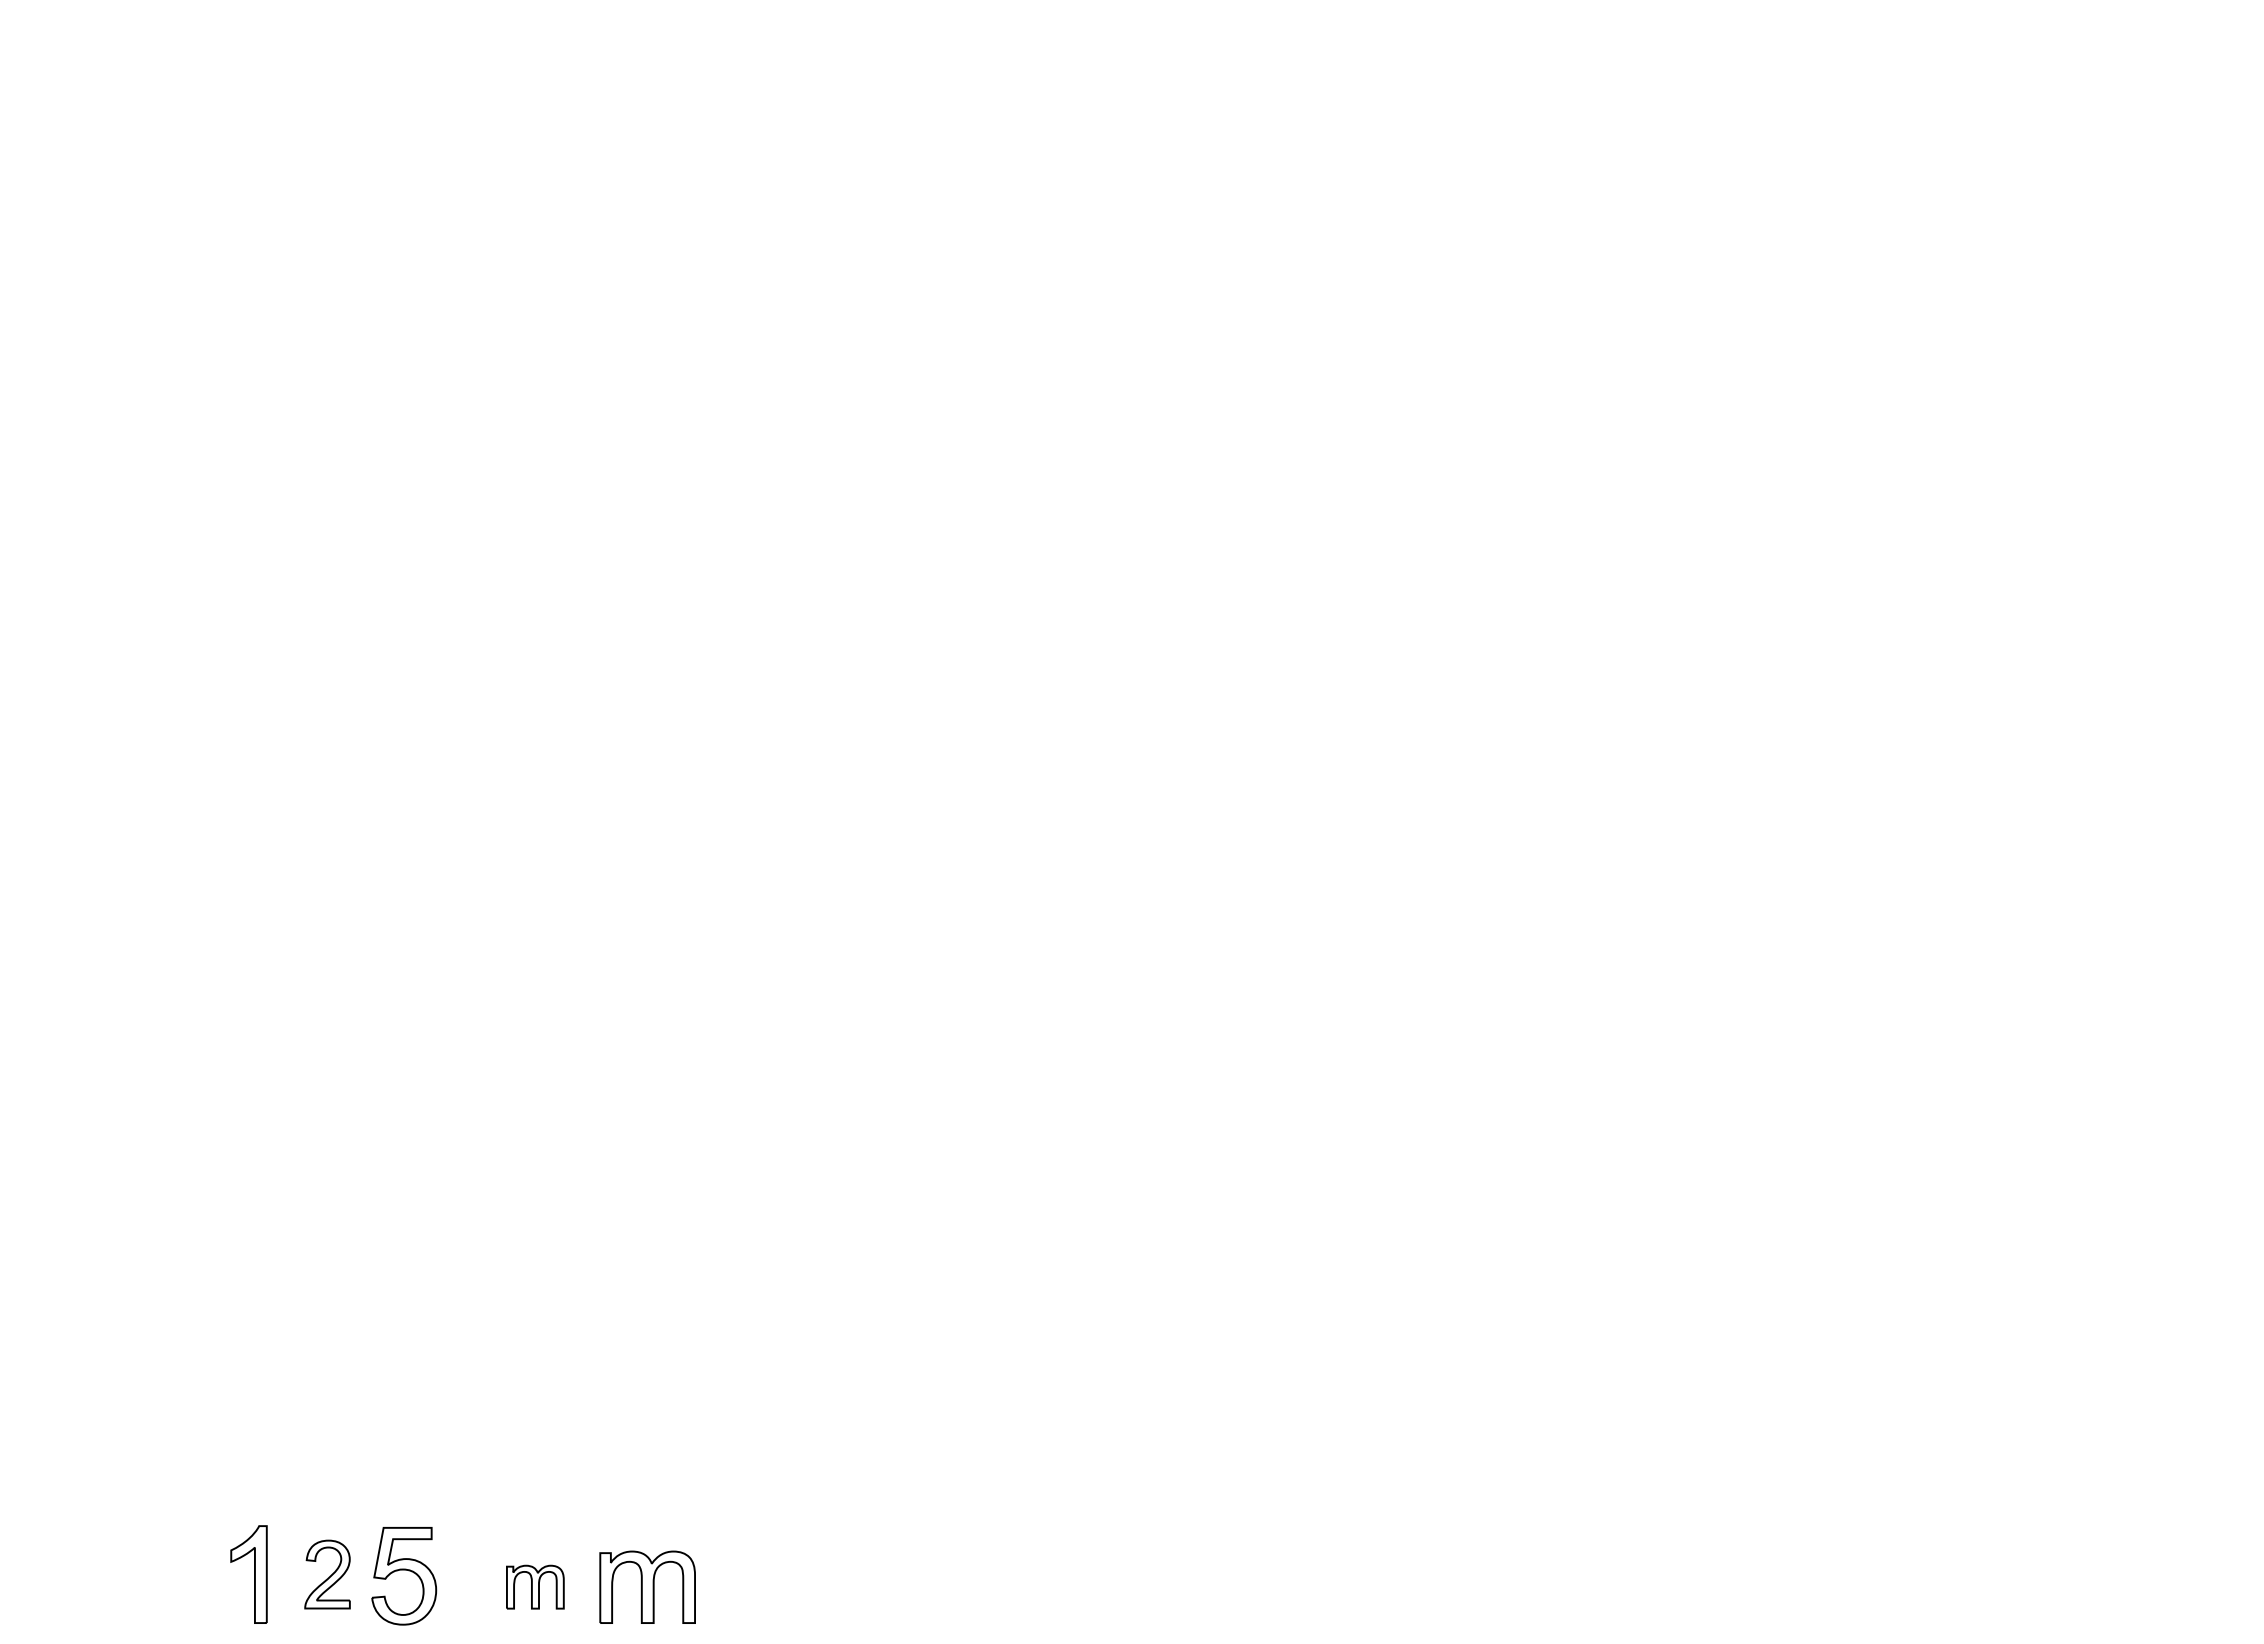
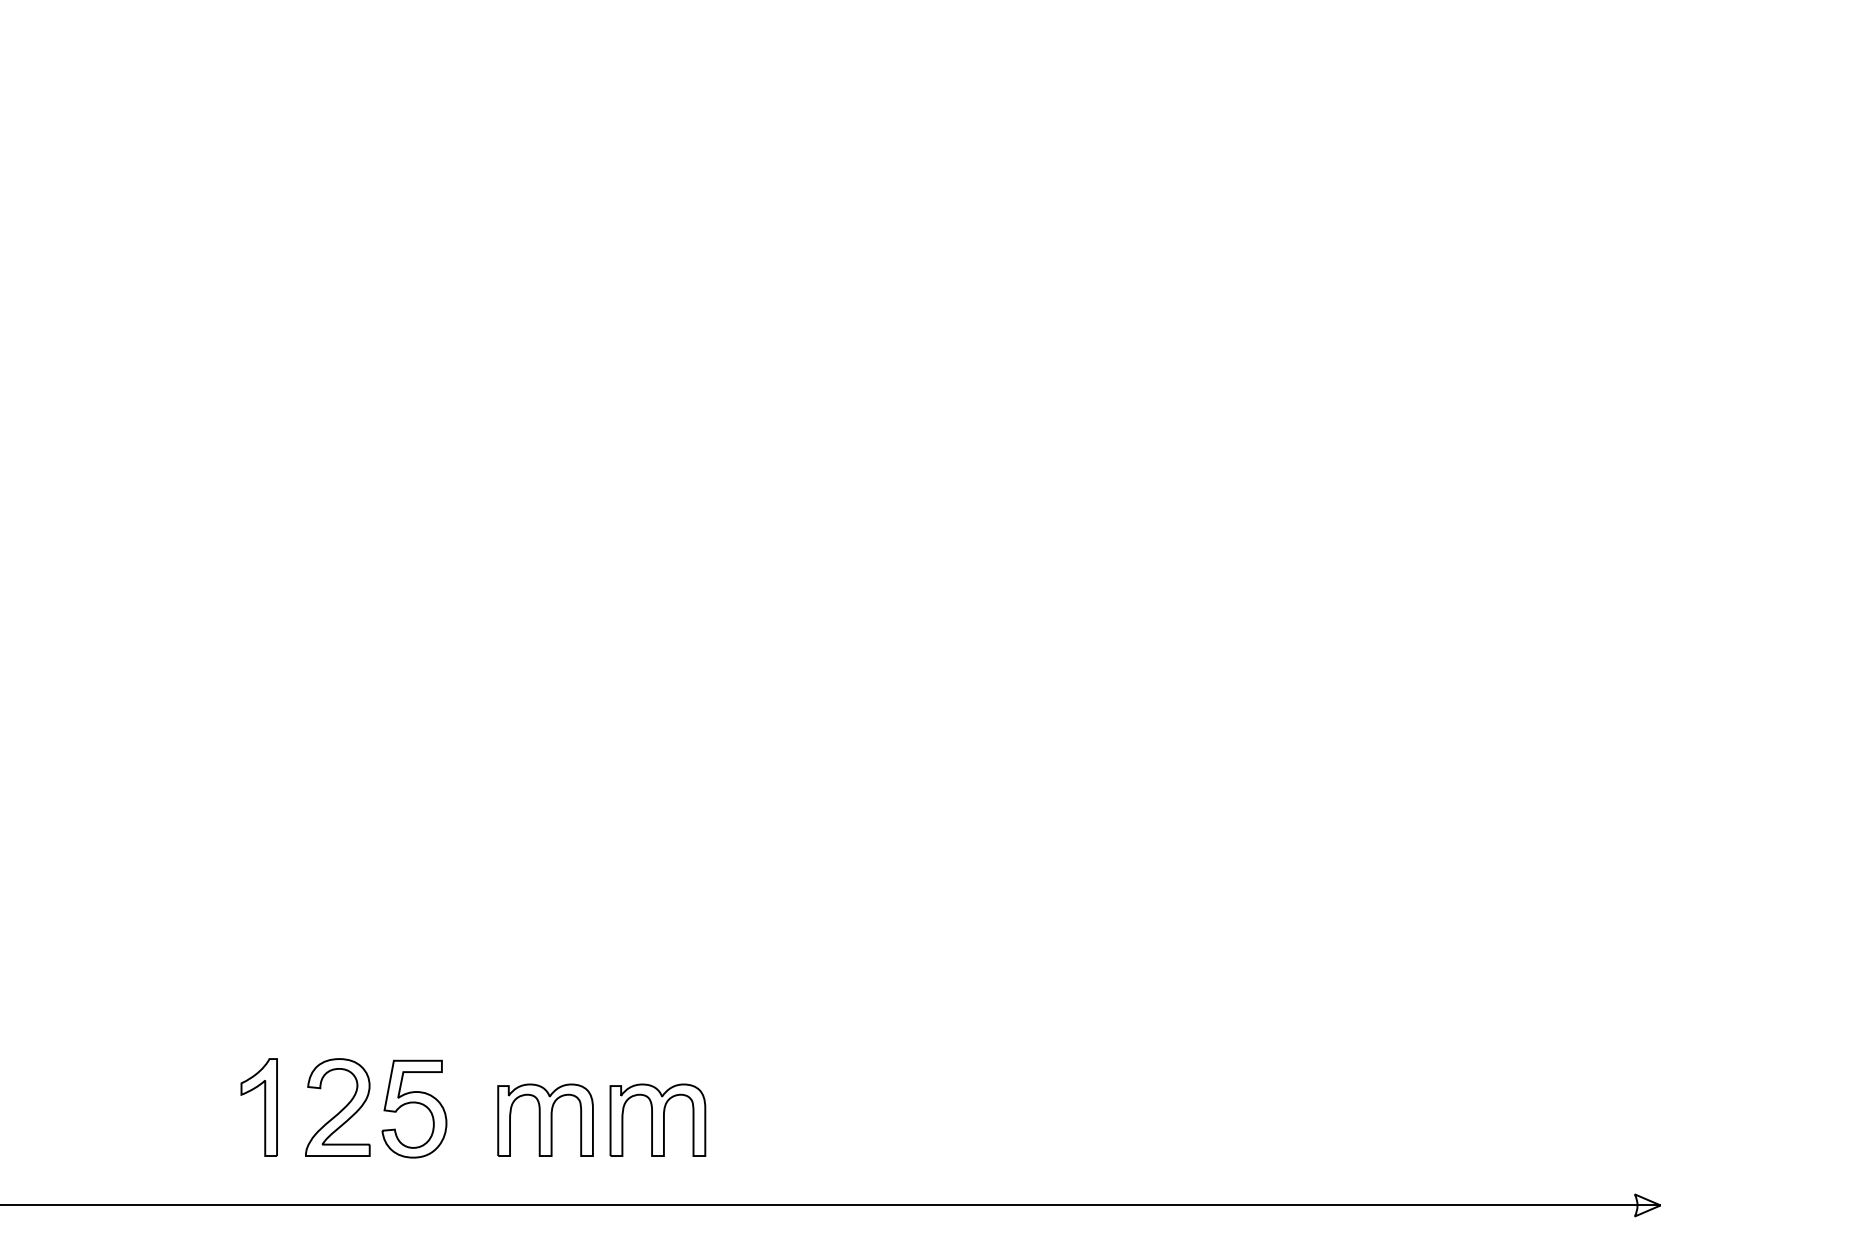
part: (327, 1574) -> (337, 1107), size x1.43
part: (535, 1586) -> (545, 1119), size x1.67

